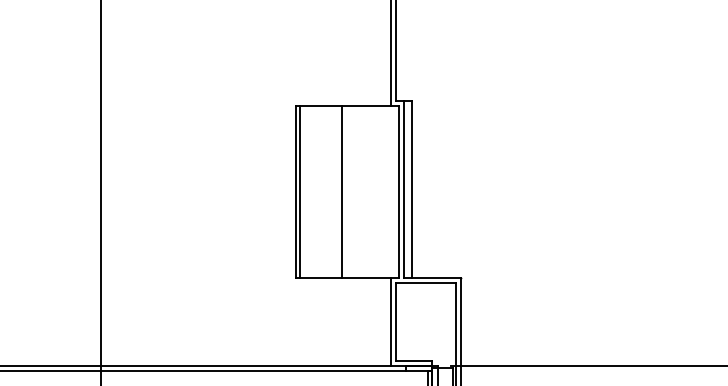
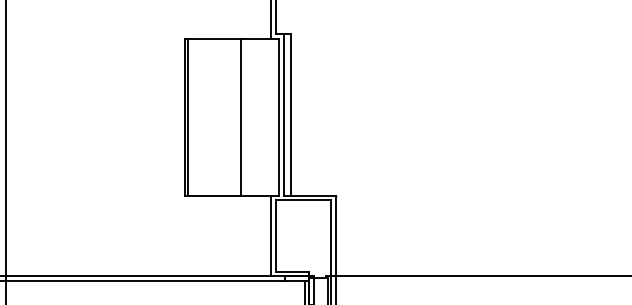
line: (341, 191) -> (240, 116), moved

